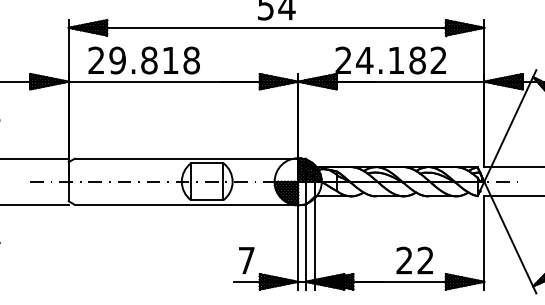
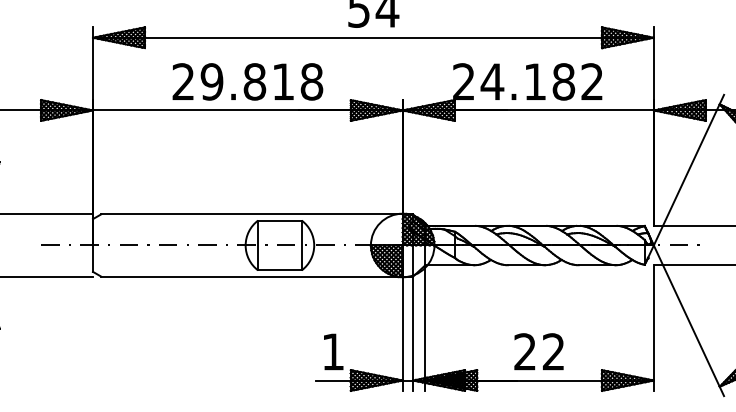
text: (143, 60) -> (247, 81), moved
text: (246, 260) -> (332, 351), 7 -> 1
text: (414, 260) -> (538, 351), moved

